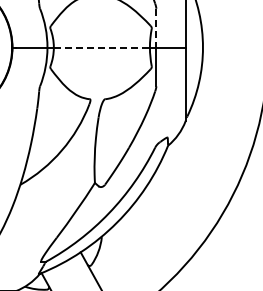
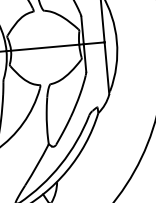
line: (156, 28) -> (82, 30), dashed -> solid
line: (102, 47) -> (45, 47), dashed -> solid

